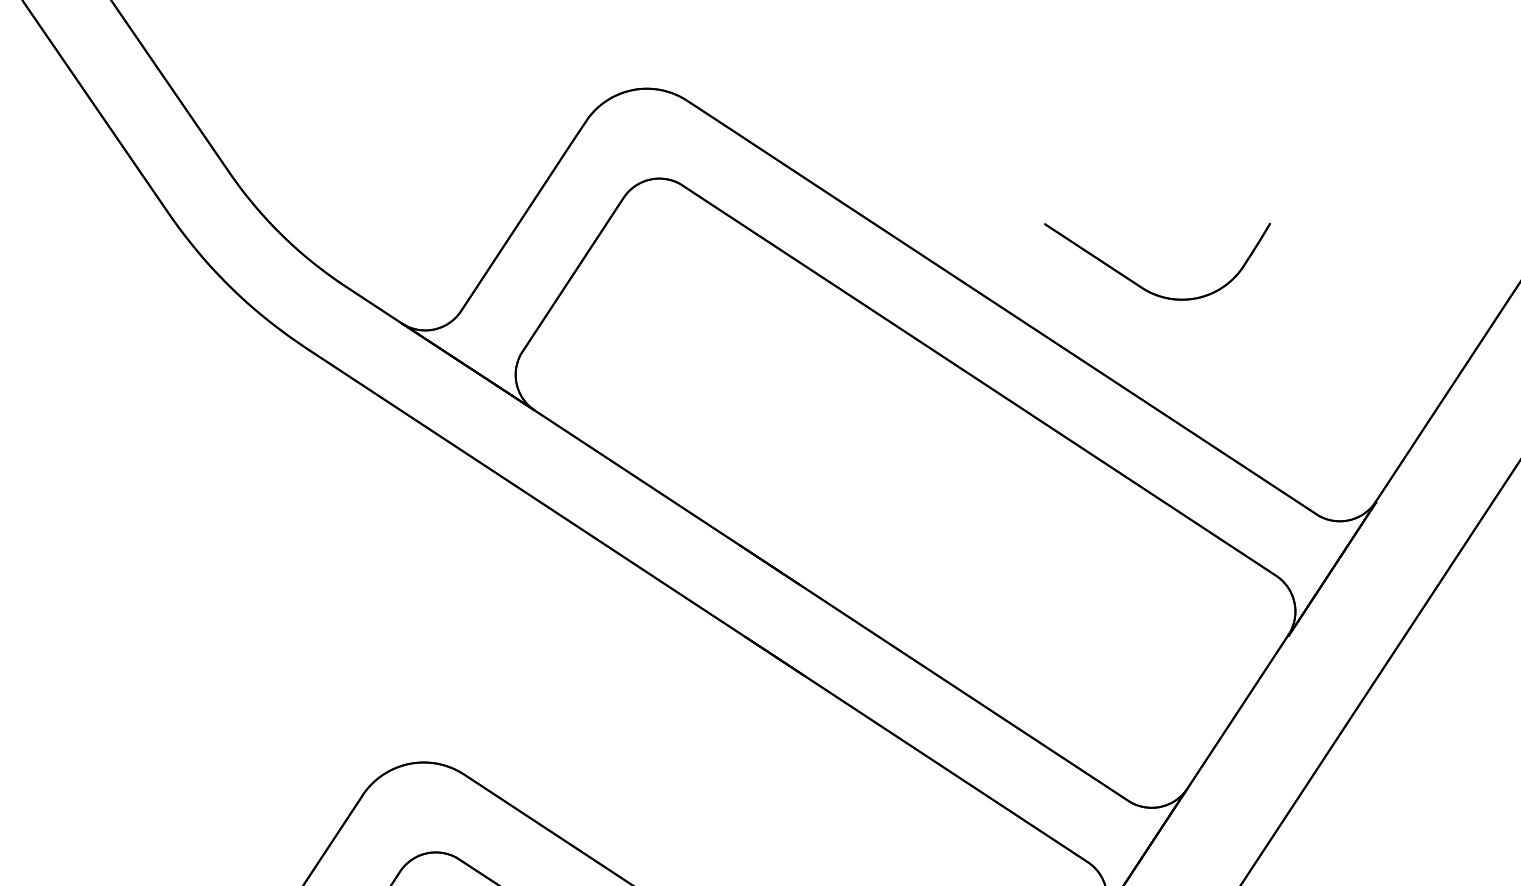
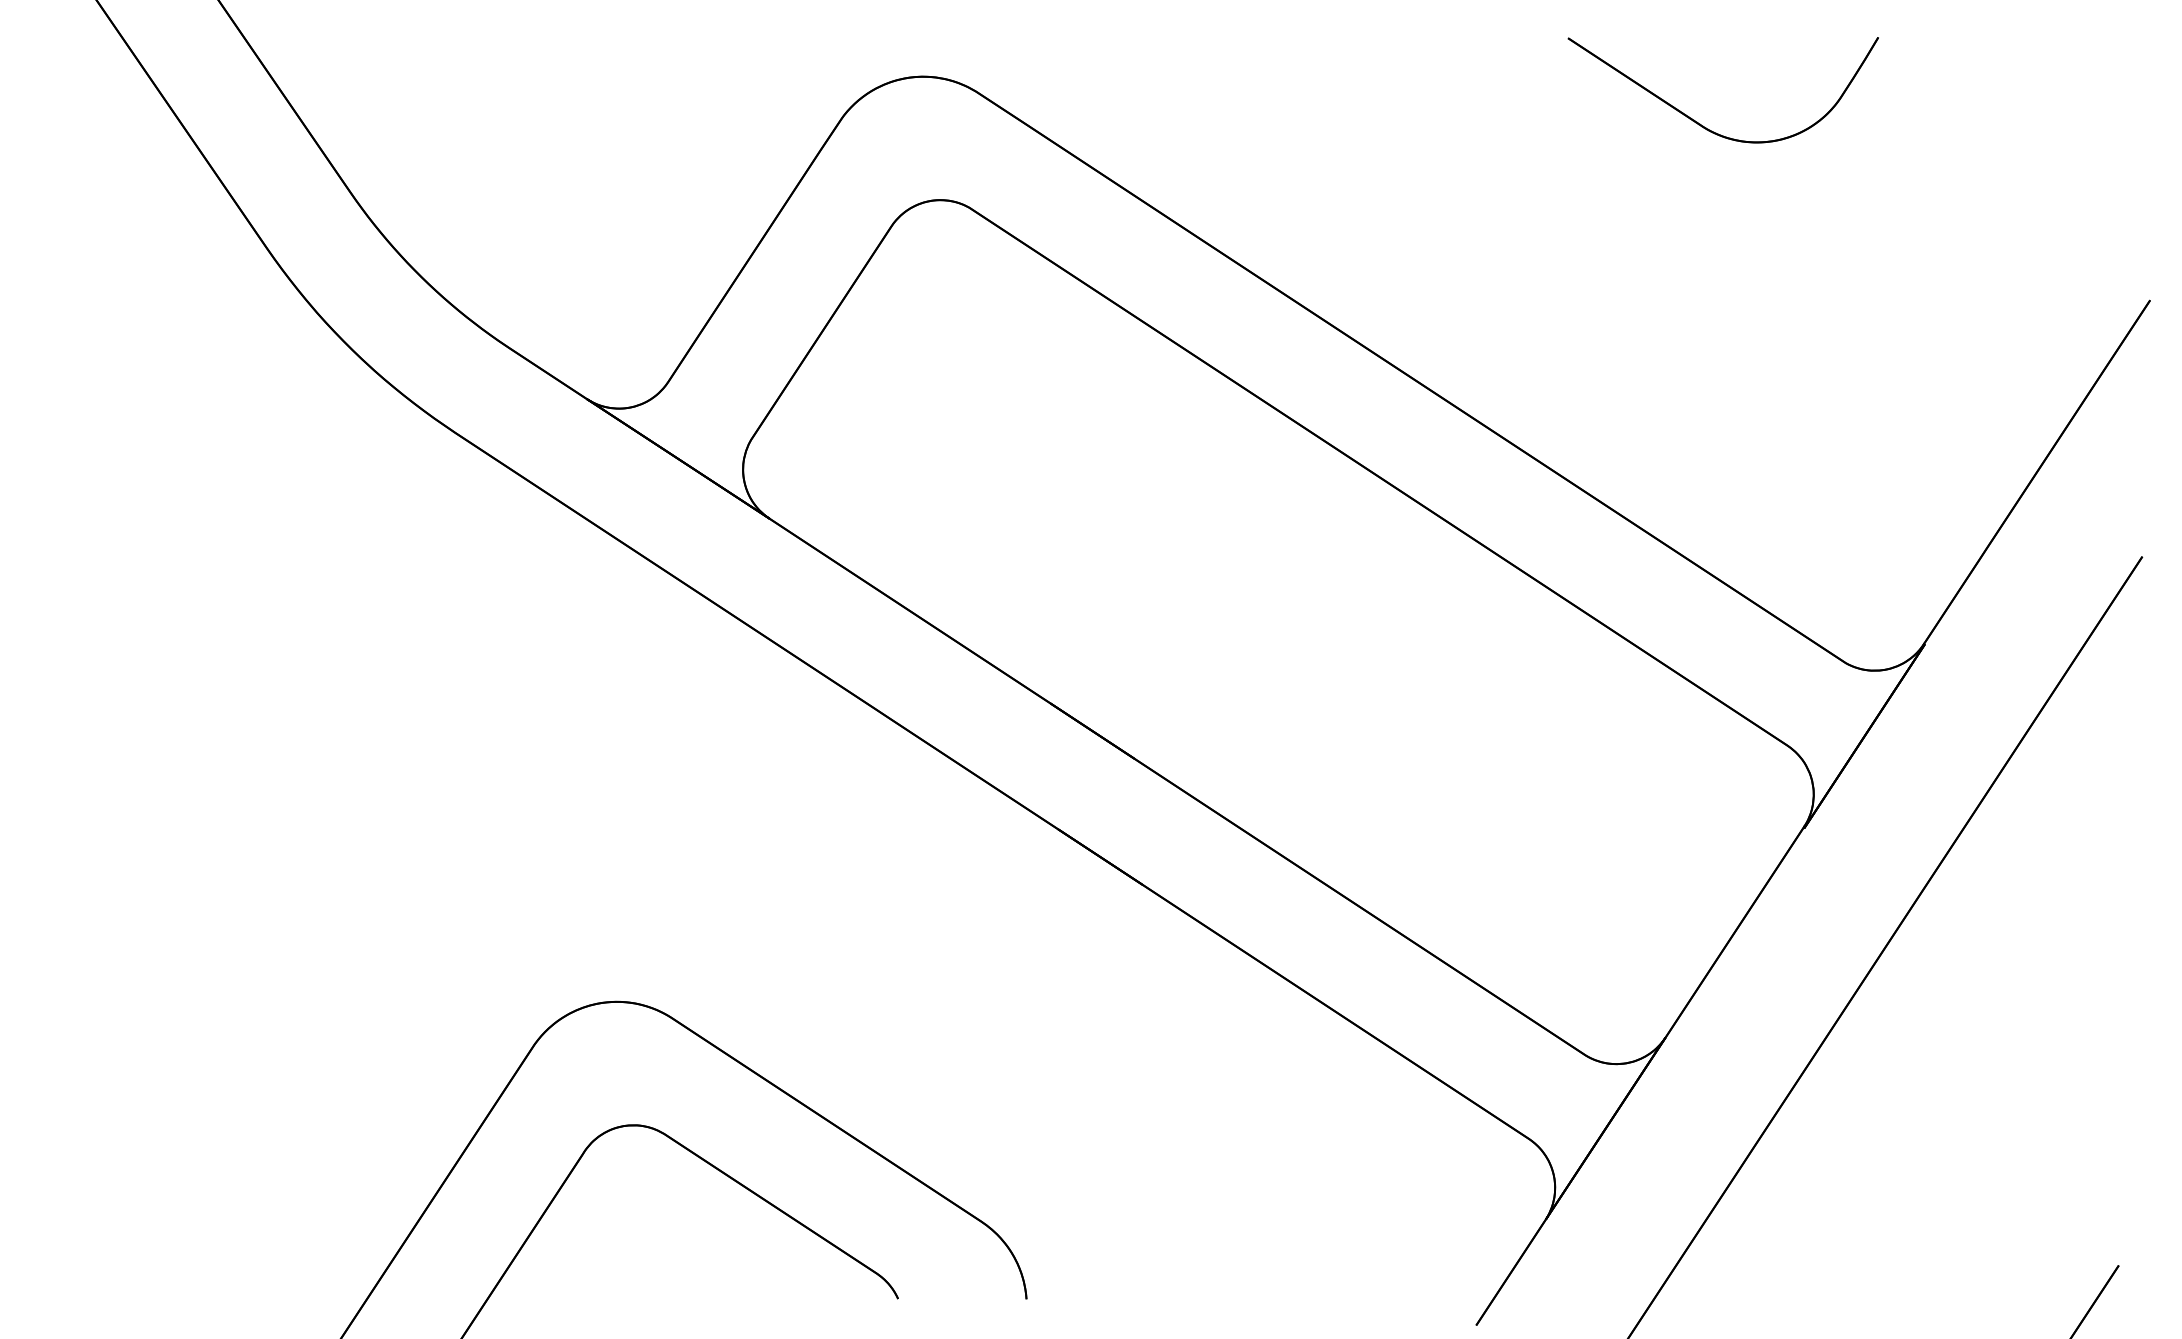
part: (1140, 285) -> (1700, 123), moved

